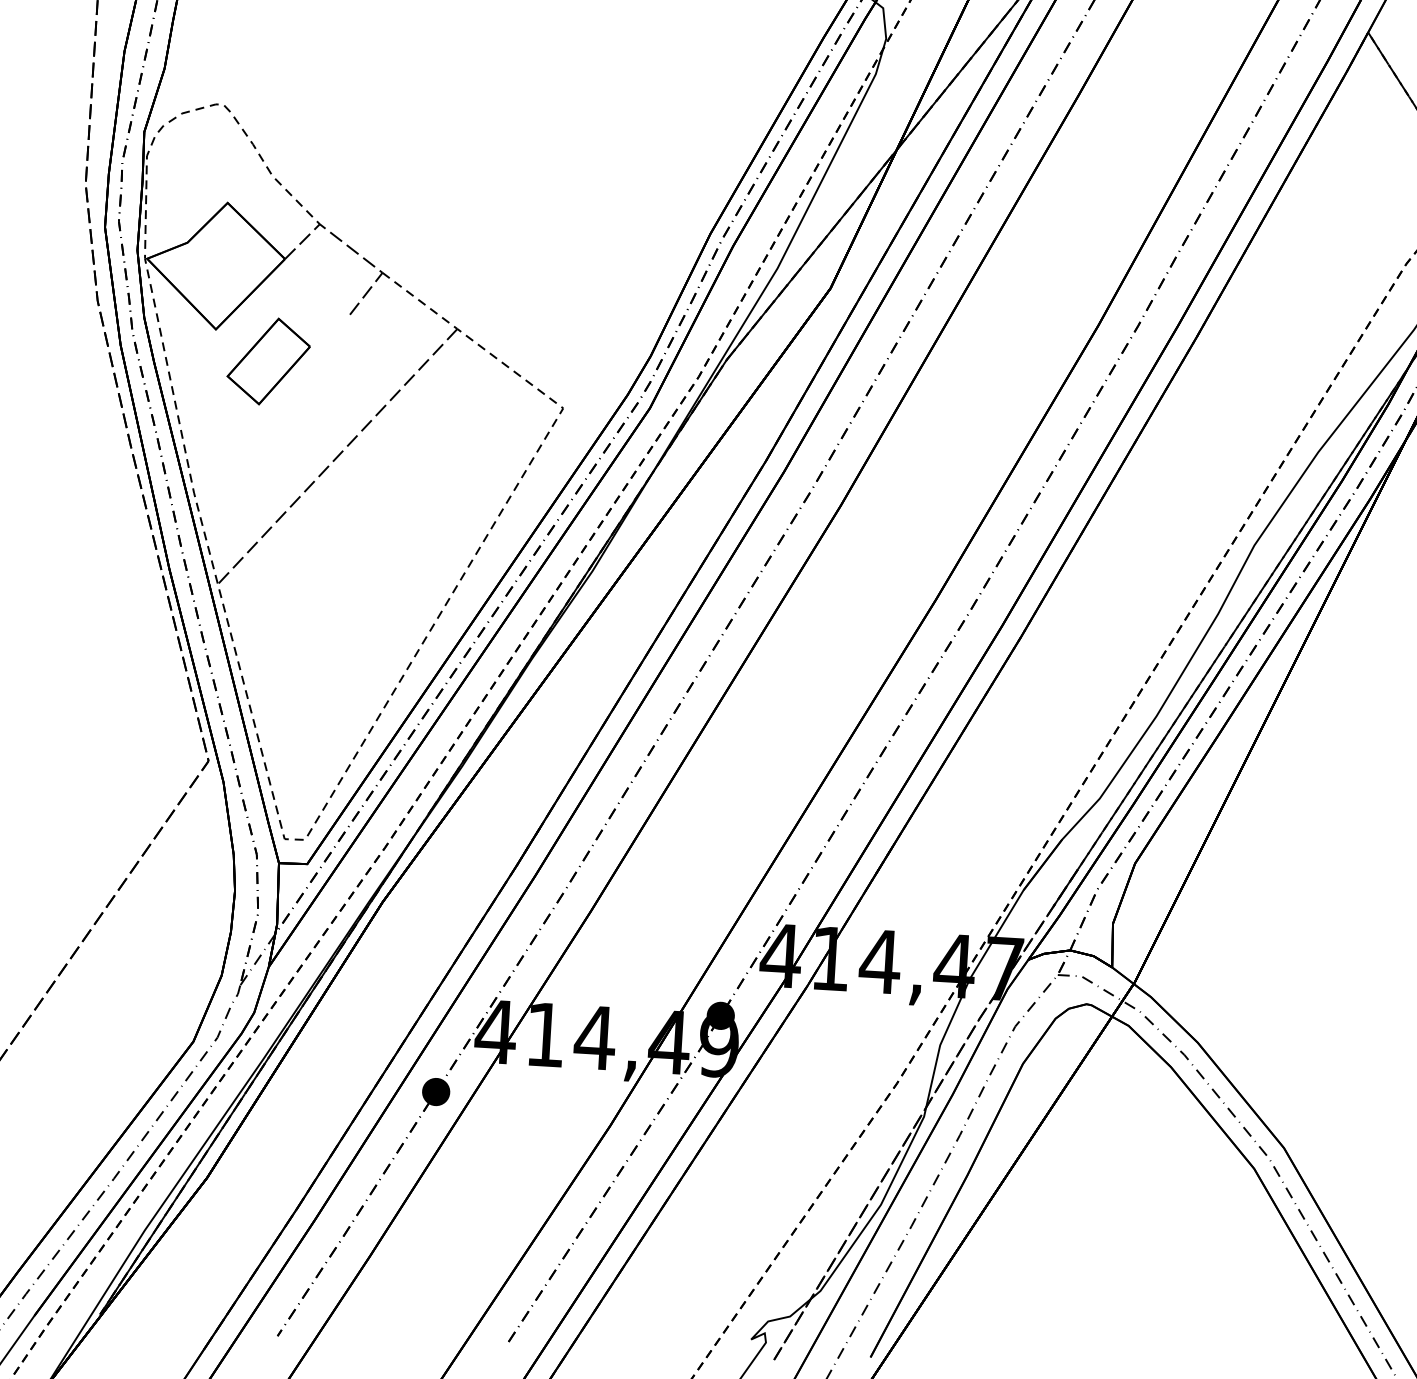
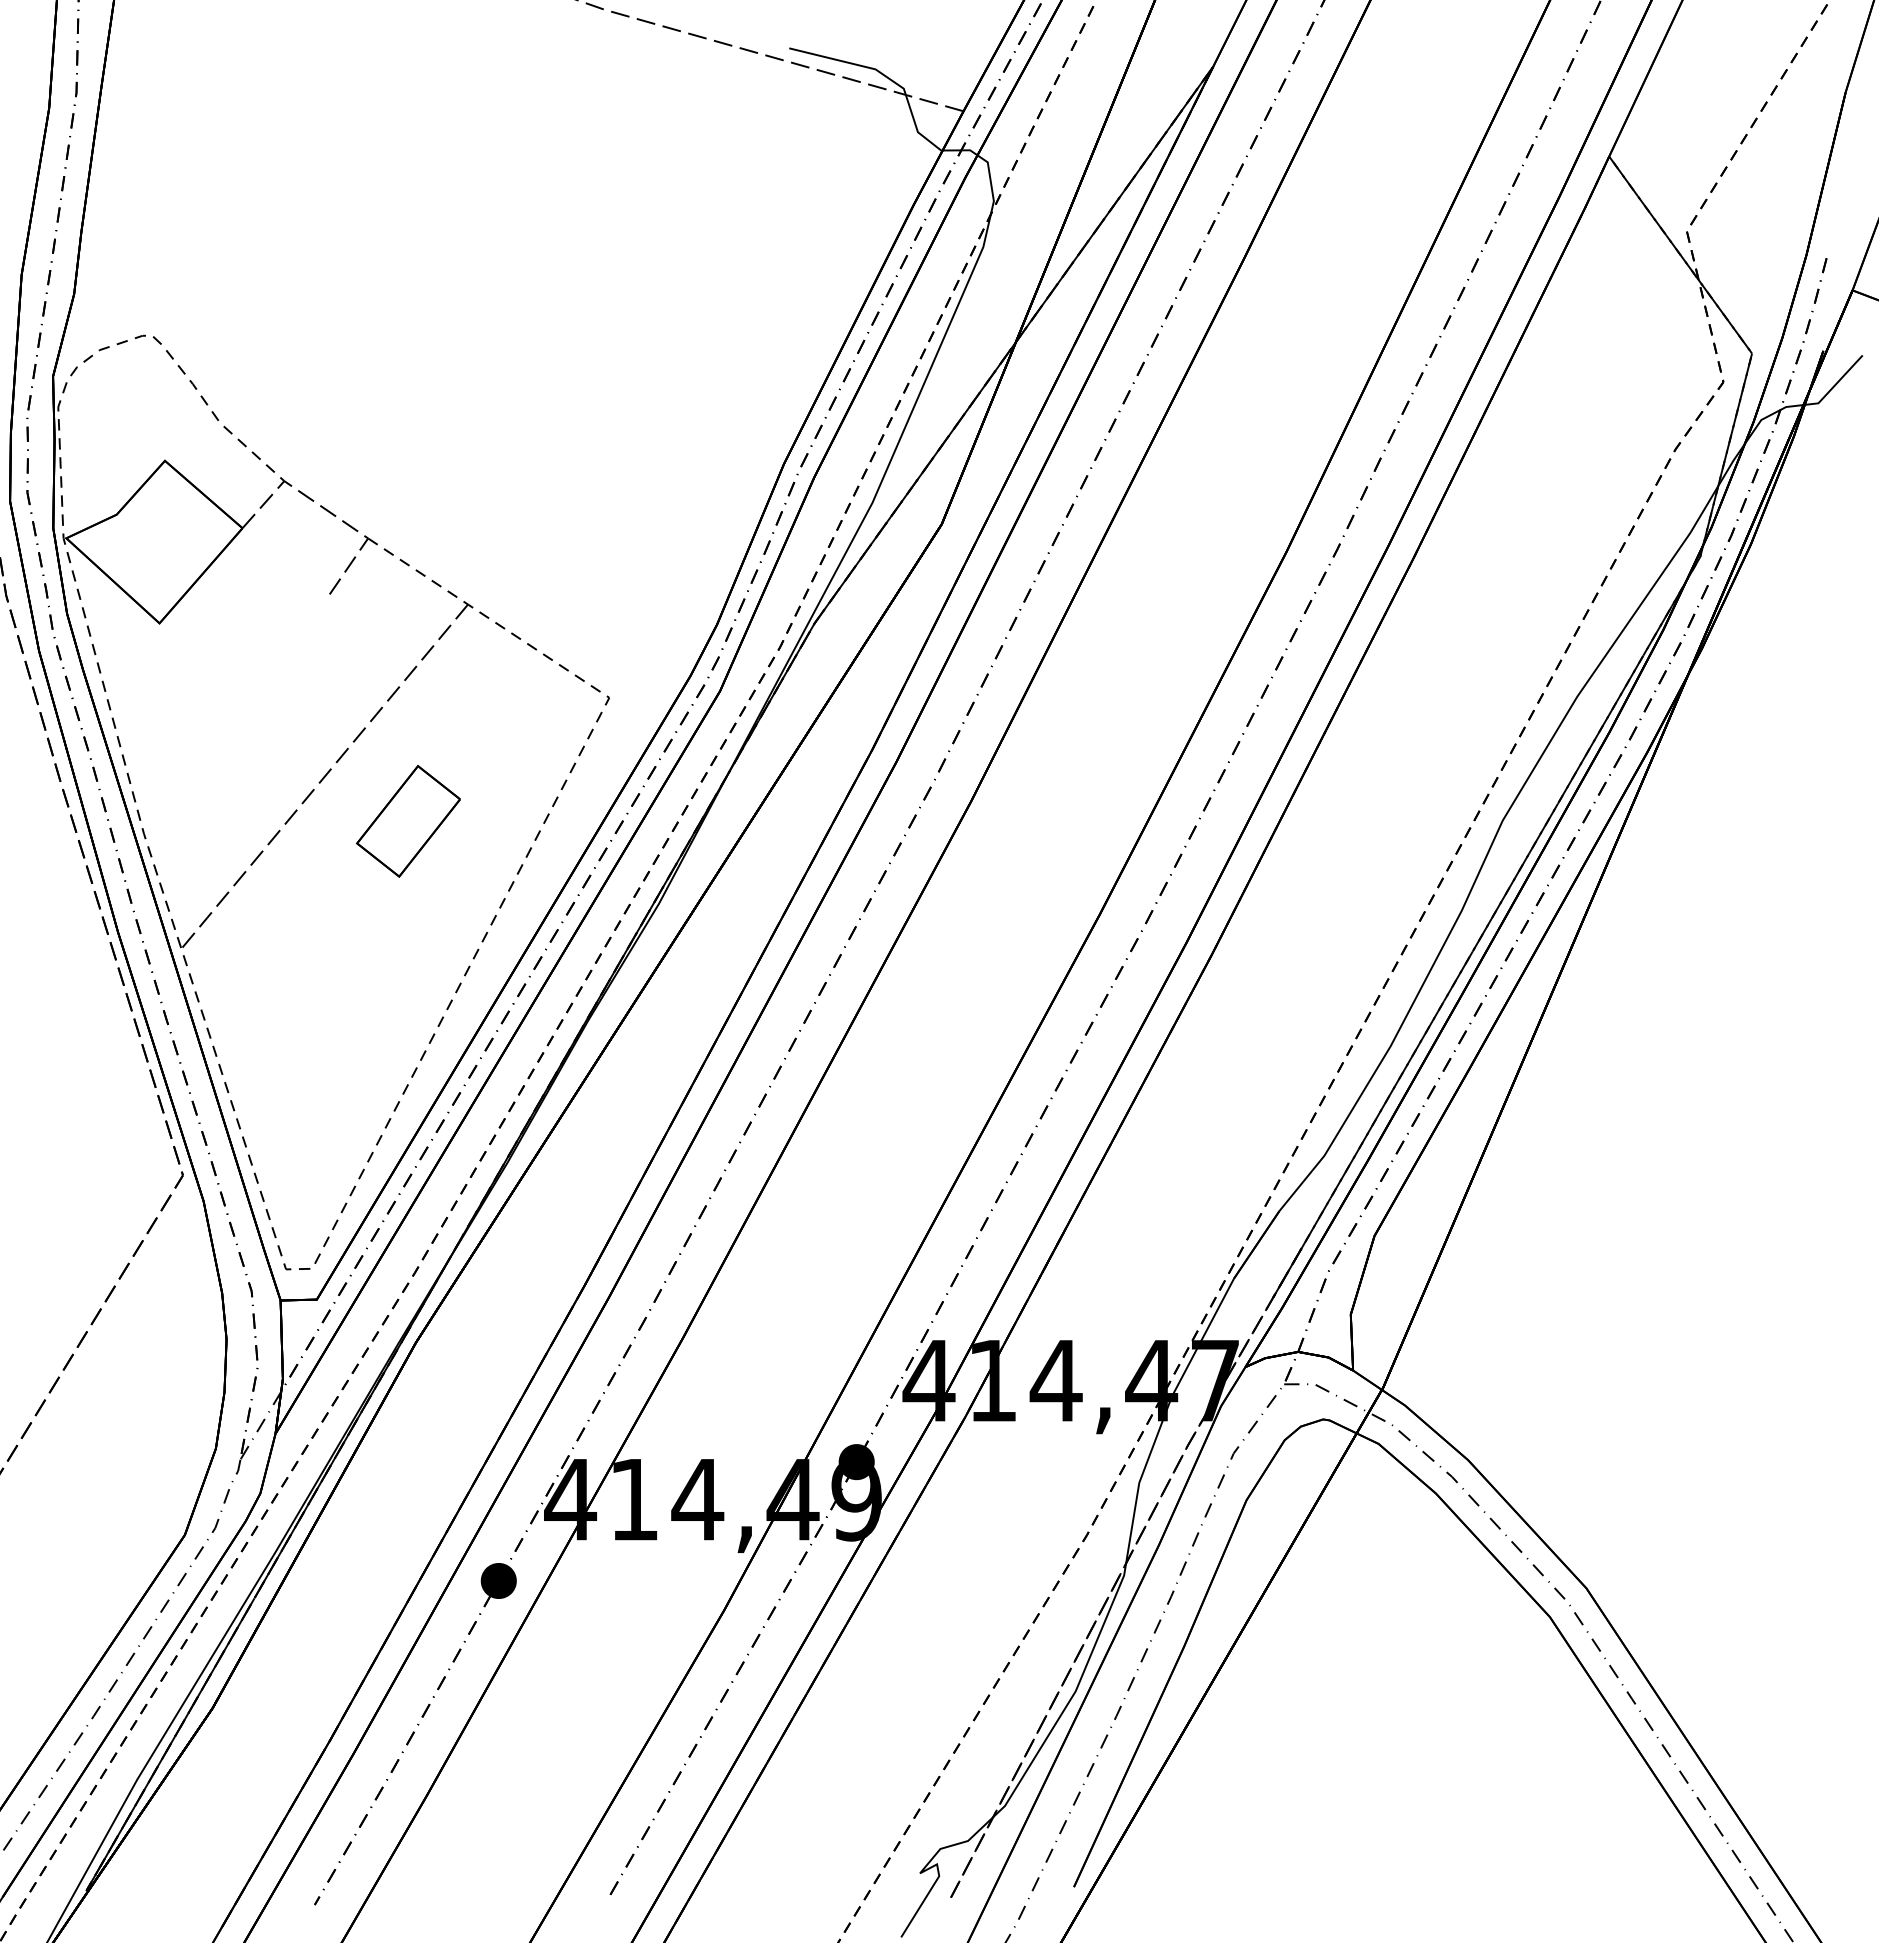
part: (268, 361) -> (408, 821), moved

